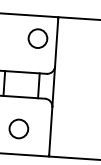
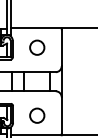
circle: (38, 38) -> (37, 47), moved

